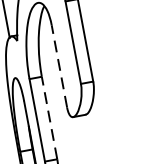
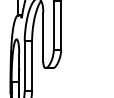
line: (59, 66) -> (43, 37), dashed -> solid
line: (50, 118) -> (32, 66), dashed -> solid

